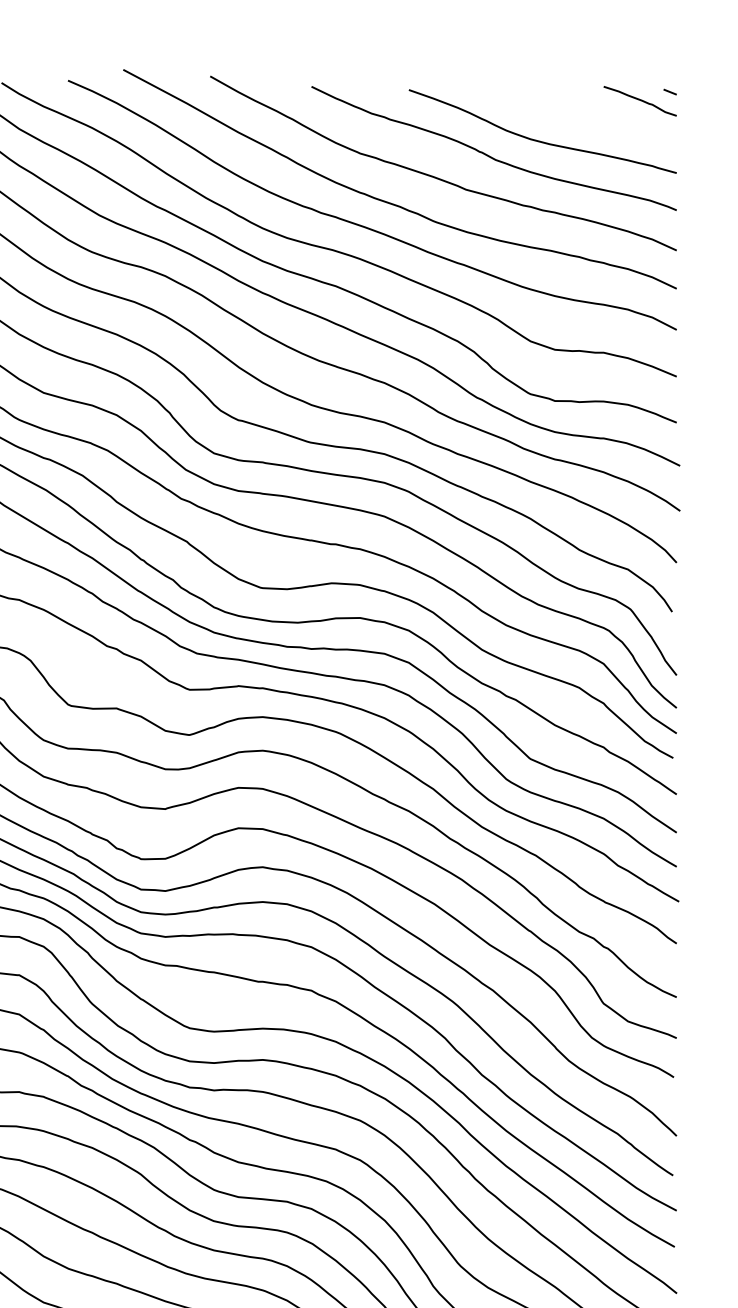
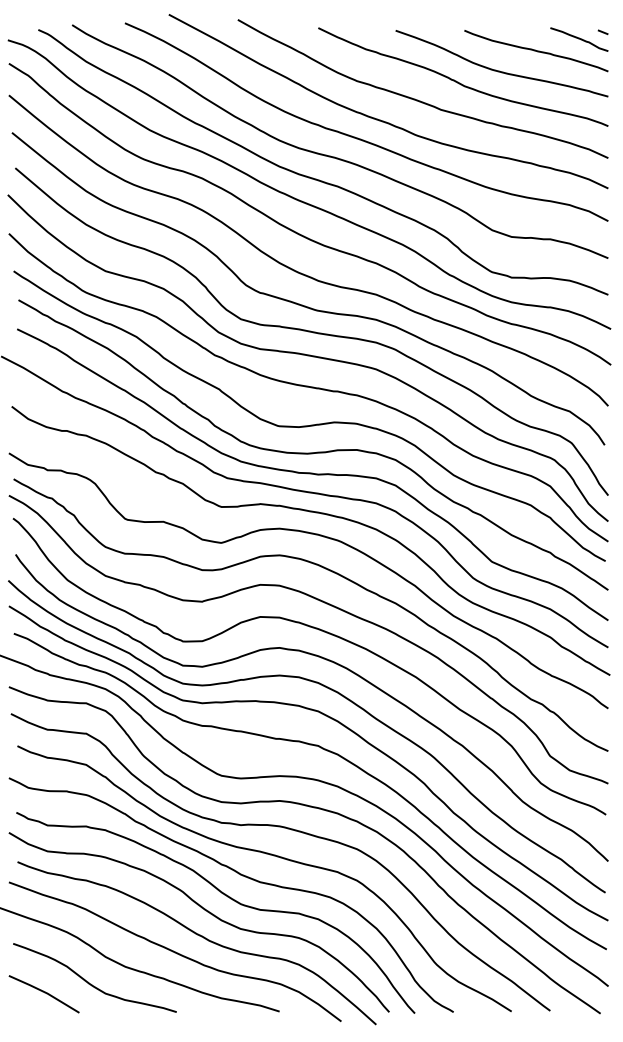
curve: (586, 116) -> (536, 51), added

